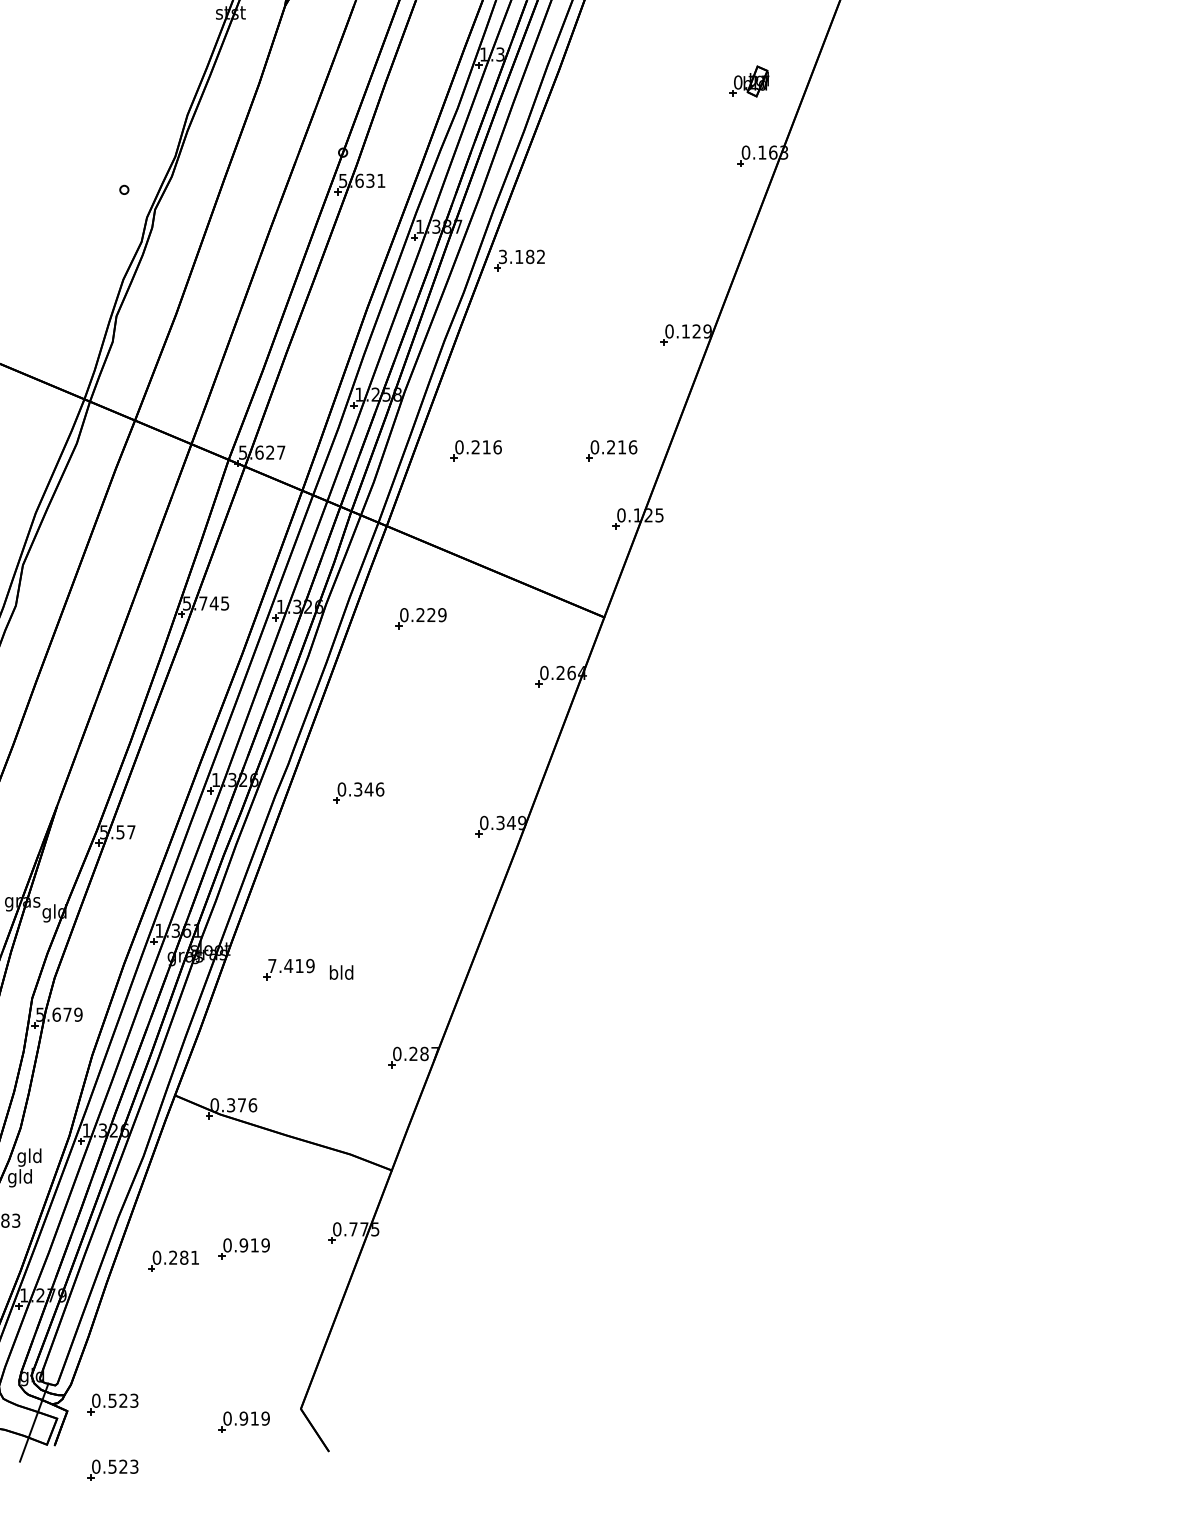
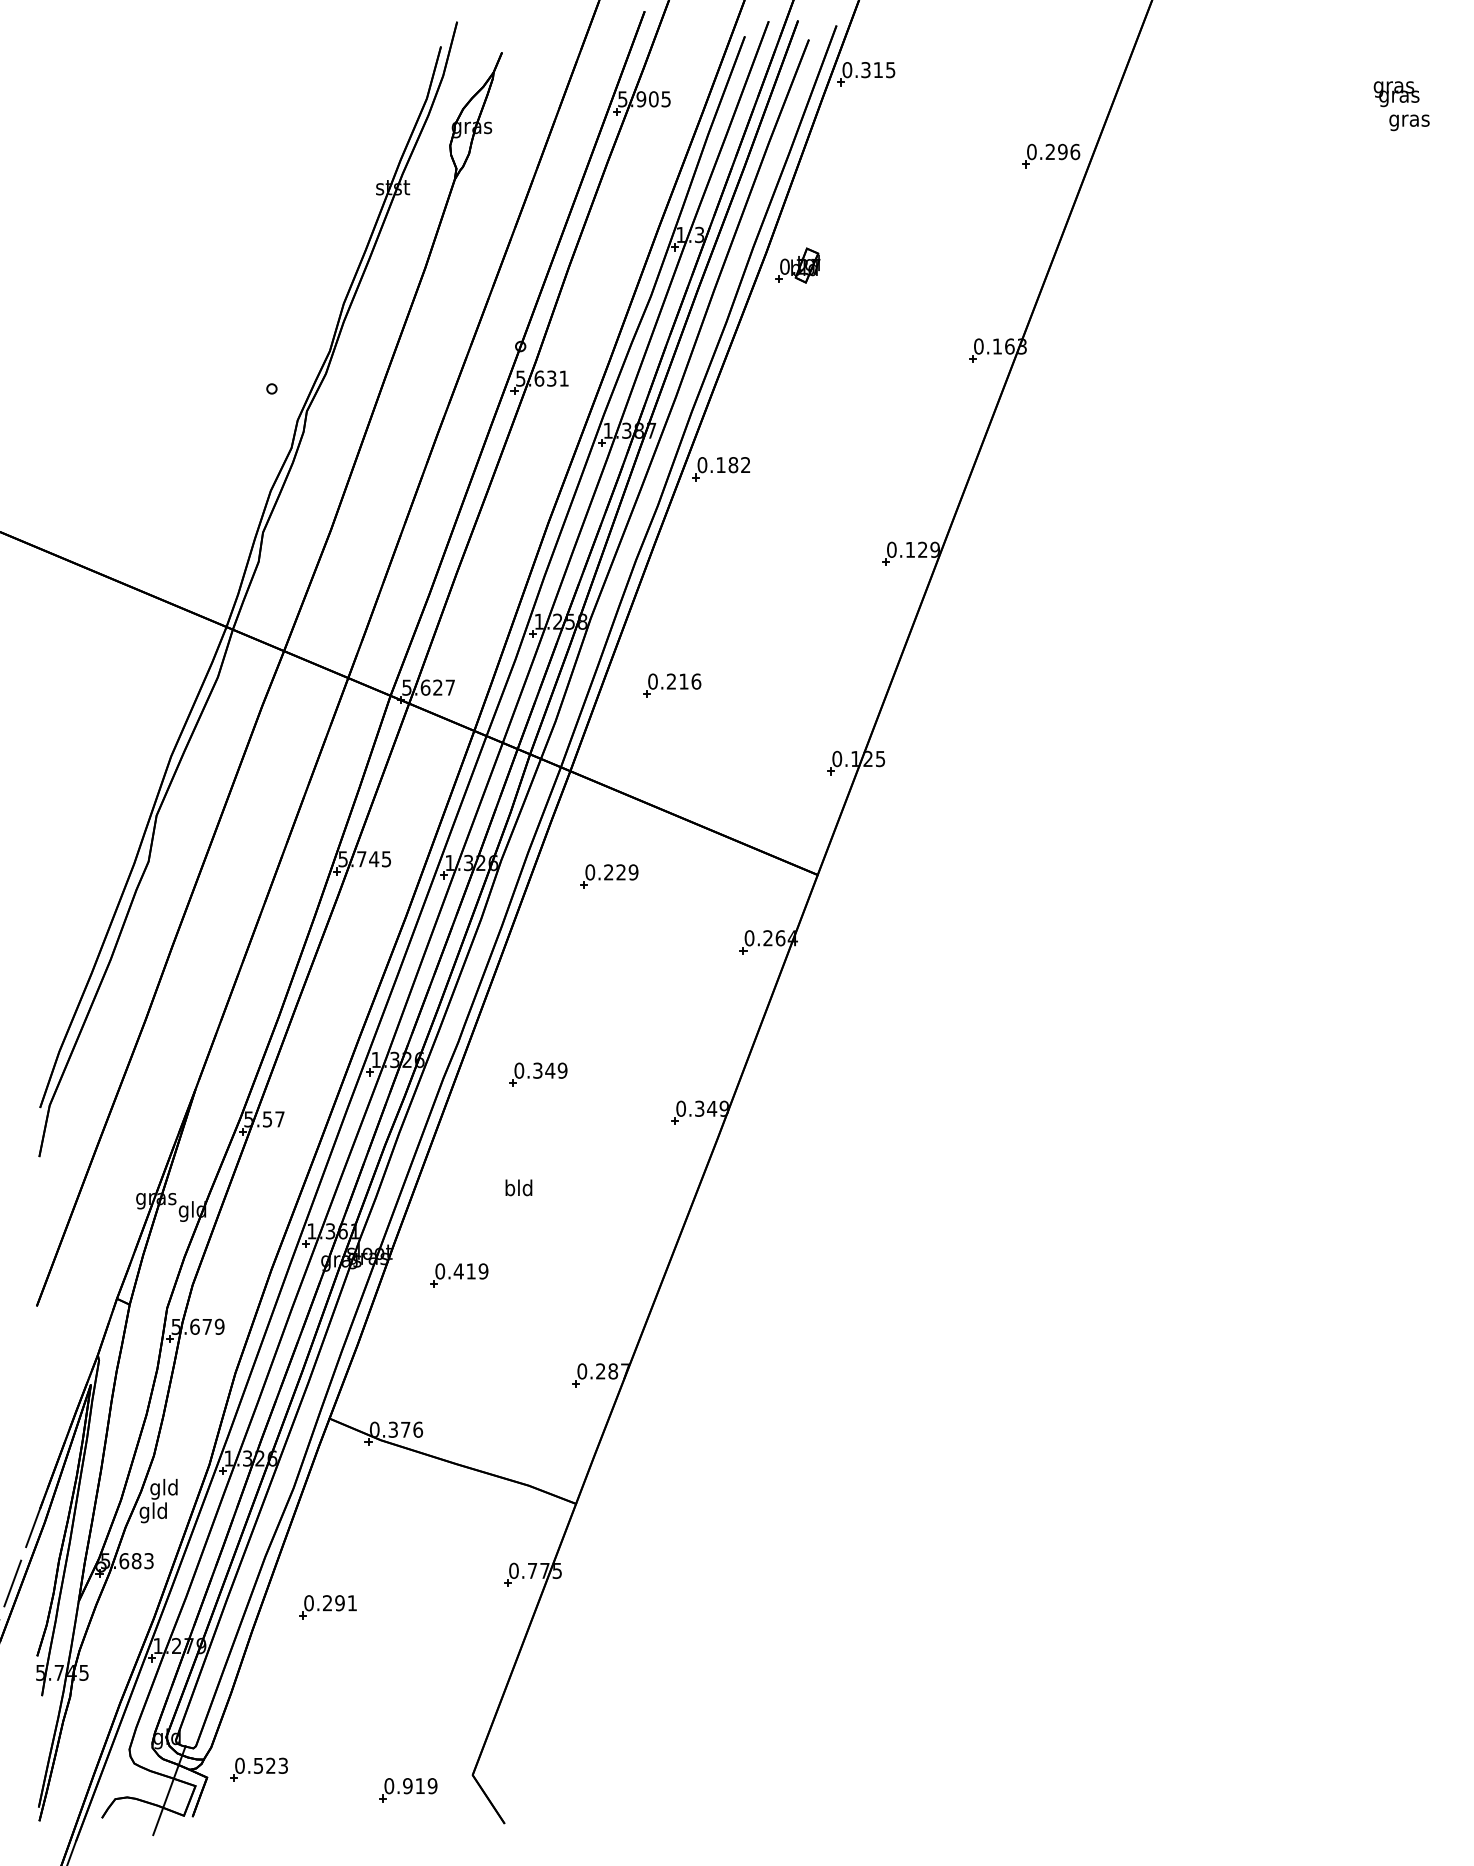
part: (749, 81) -> (797, 265), moved
text: (502, 257) -> (702, 465), 3.182 -> 0.182
part: (612, 450) -> (826, 685), removed
text: (379, 789) -> (562, 1070), 0.346 -> 0.349
text: (272, 966) -> (440, 1271), 7.419 -> 0.419
text: (341, 972) -> (518, 1187), moved
part: (244, 1249) -> (408, 1593), removed
text: (183, 1258) -> (339, 1603), 0.281 -> 0.291
part: (112, 1469) -> (258, 1844), removed

